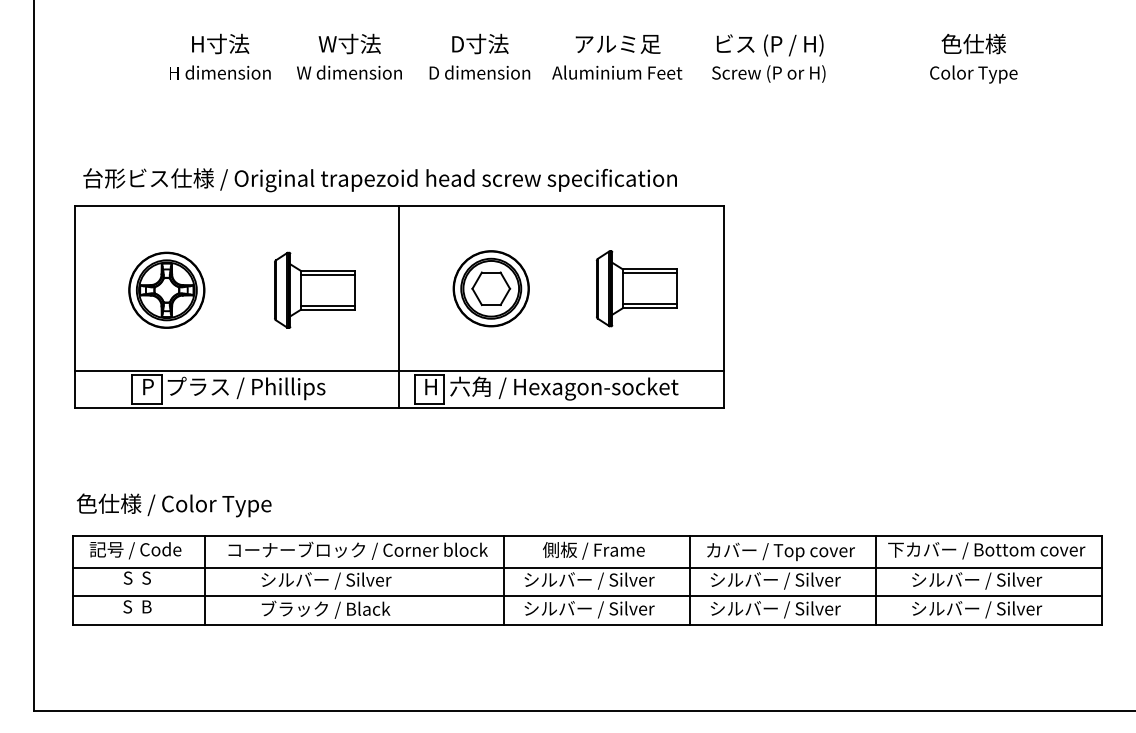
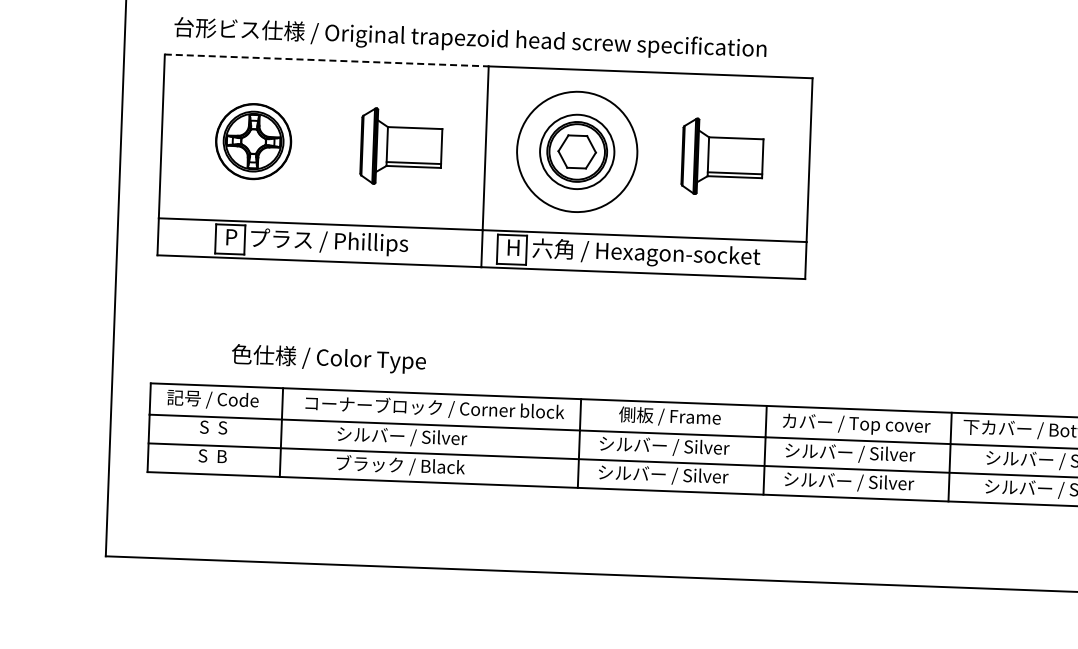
line: (237, 206) -> (327, 60), solid -> dashed
line: (649, 273) -> (735, 142), removed
line: (327, 274) -> (414, 131), removed
circle: (490, 288) -> (576, 151), size x1.6
text: (173, 505) -> (328, 359), moved

